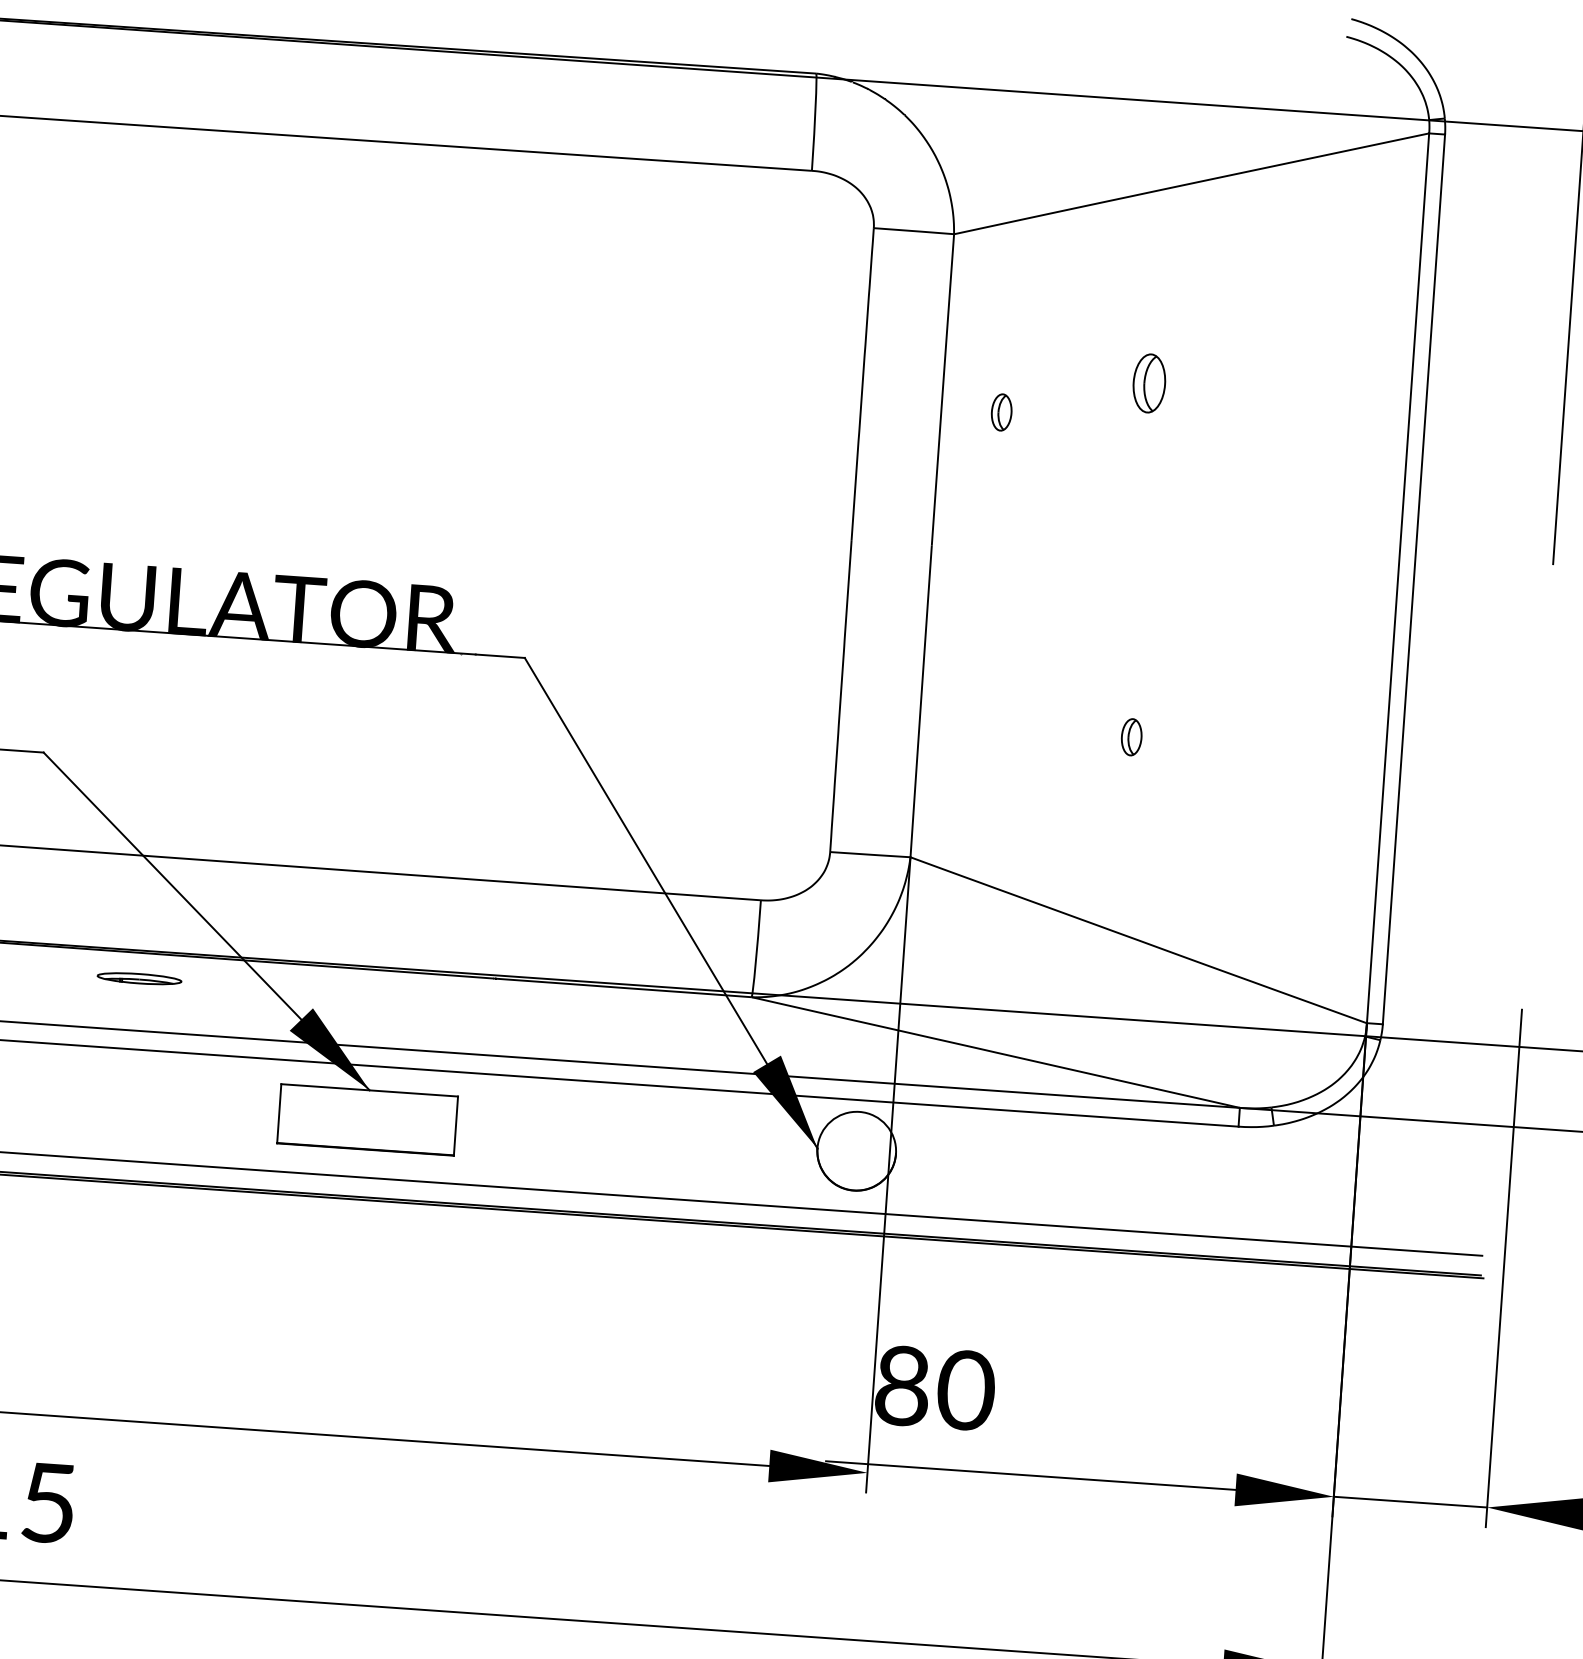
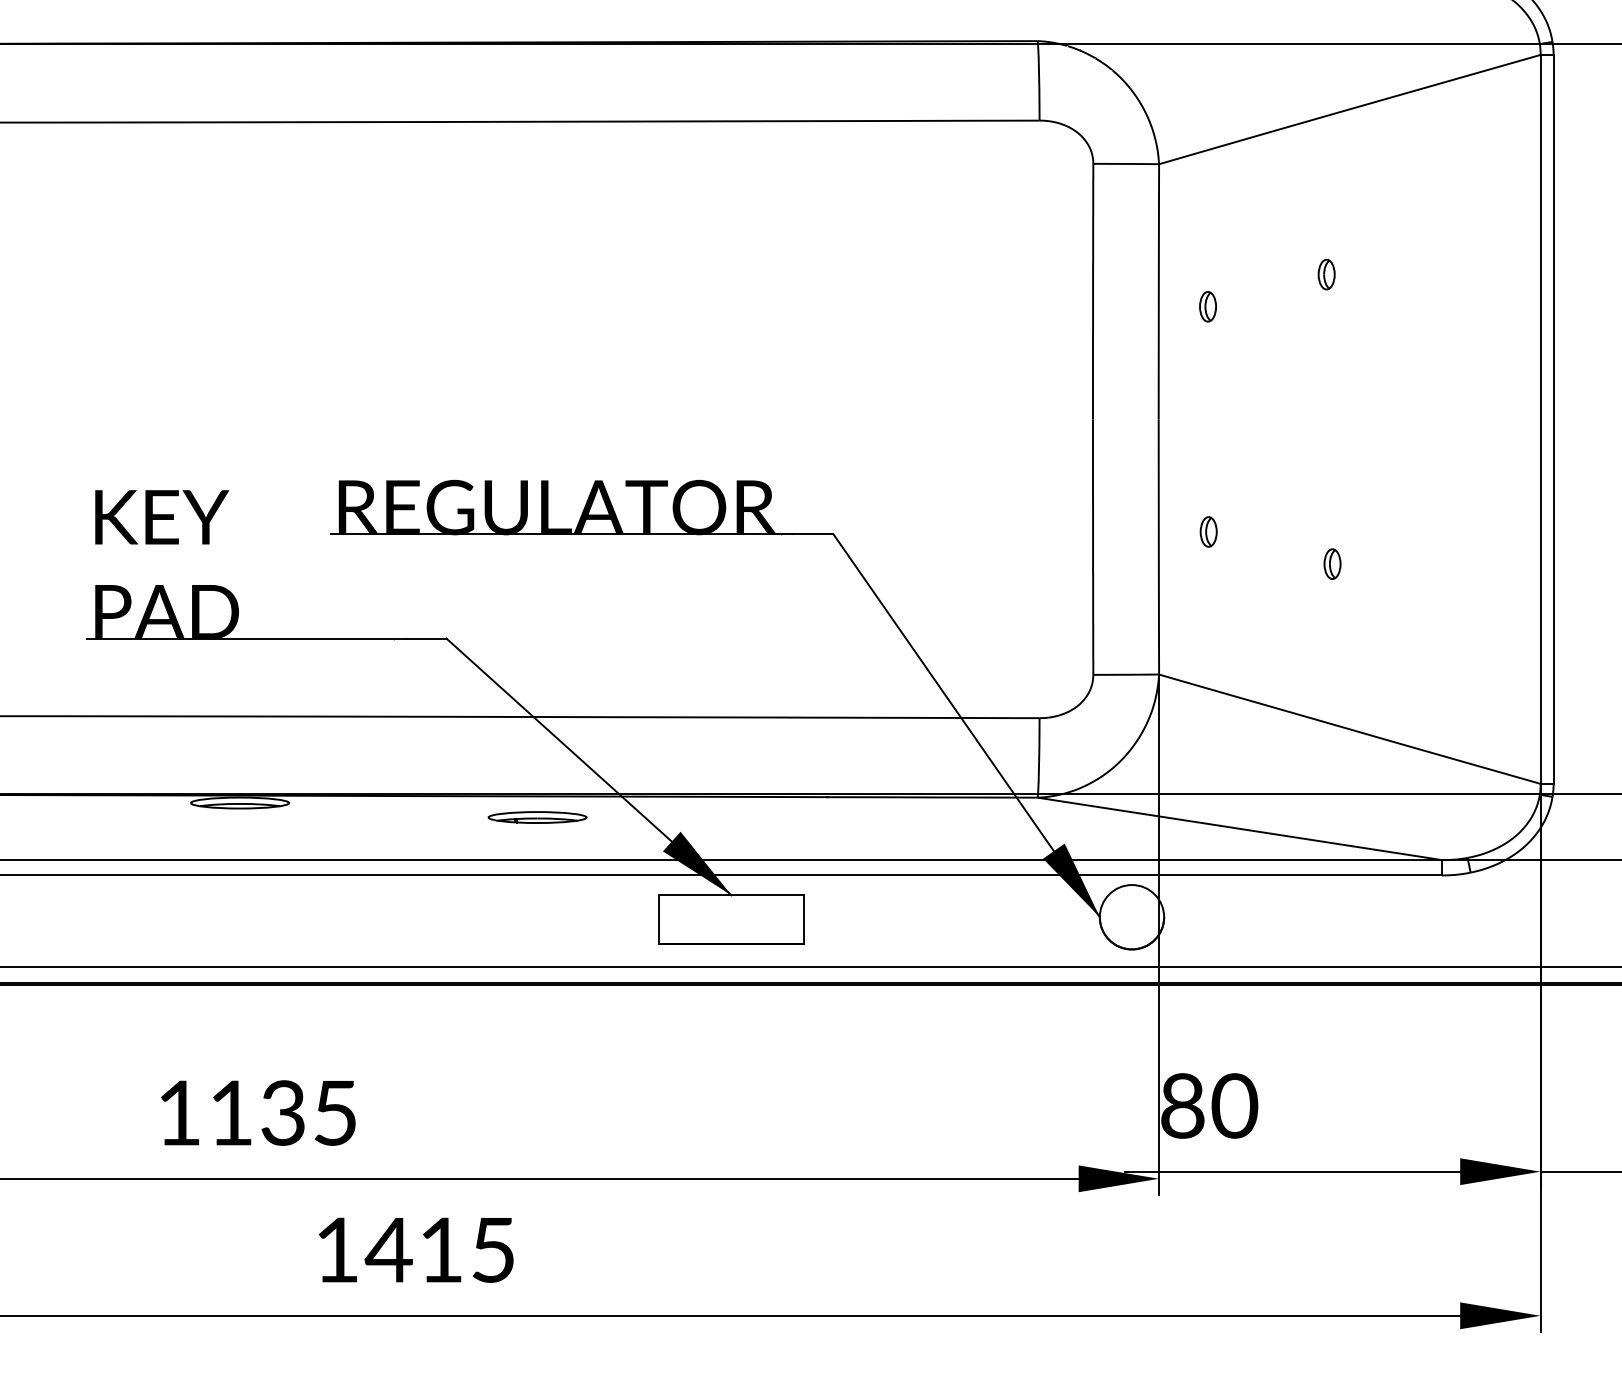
part: (1149, 383) -> (1326, 274), size x0.62
part: (983, 686) -> (1208, 531), added
part: (139, 978) -> (537, 817), size x1.43

